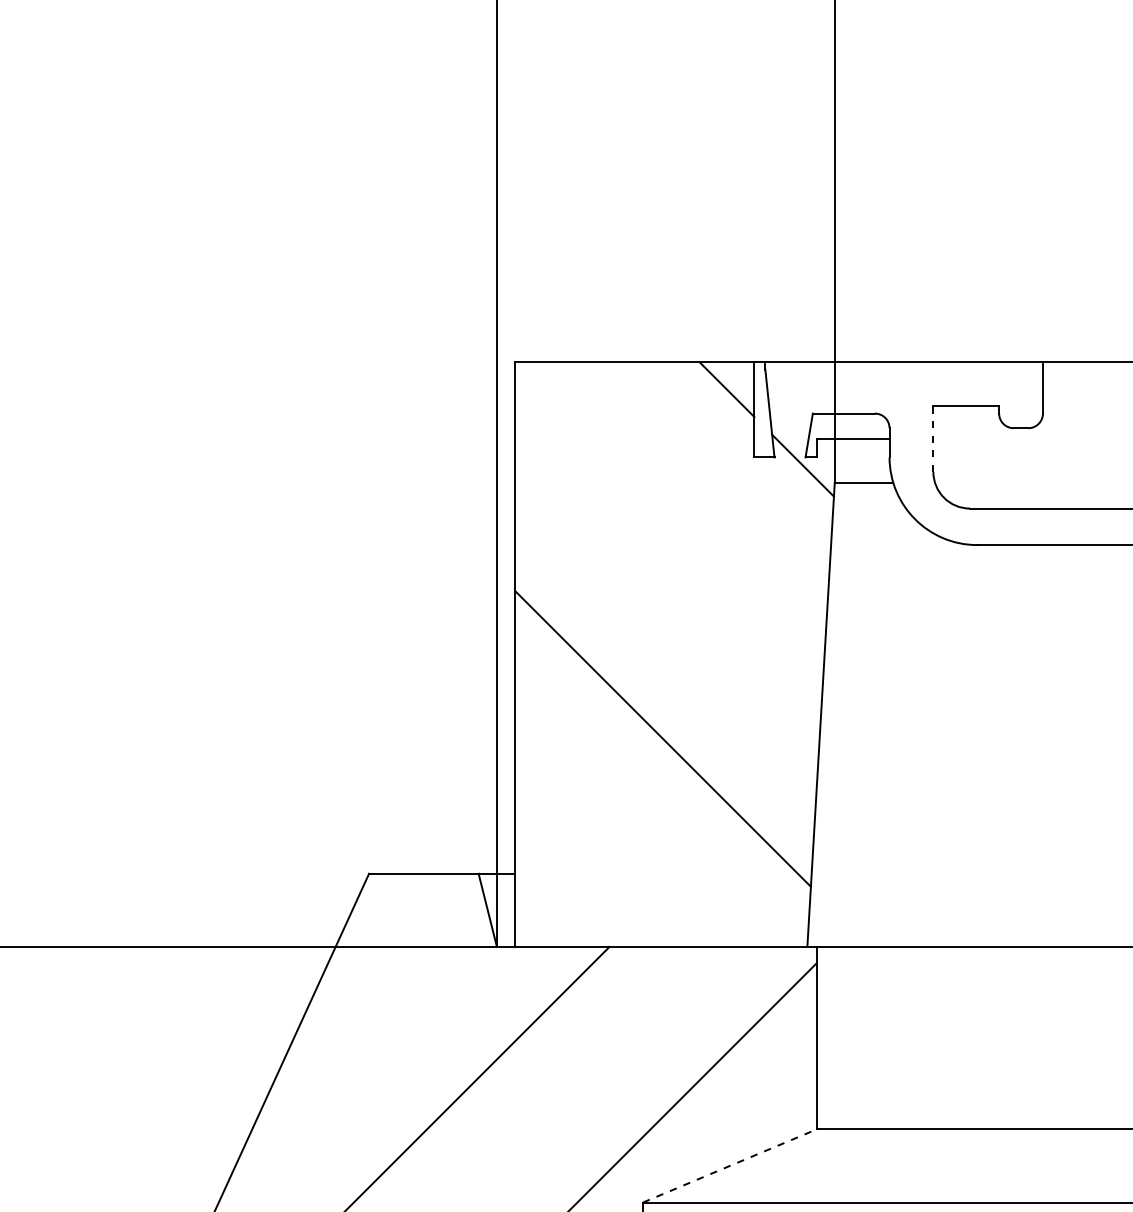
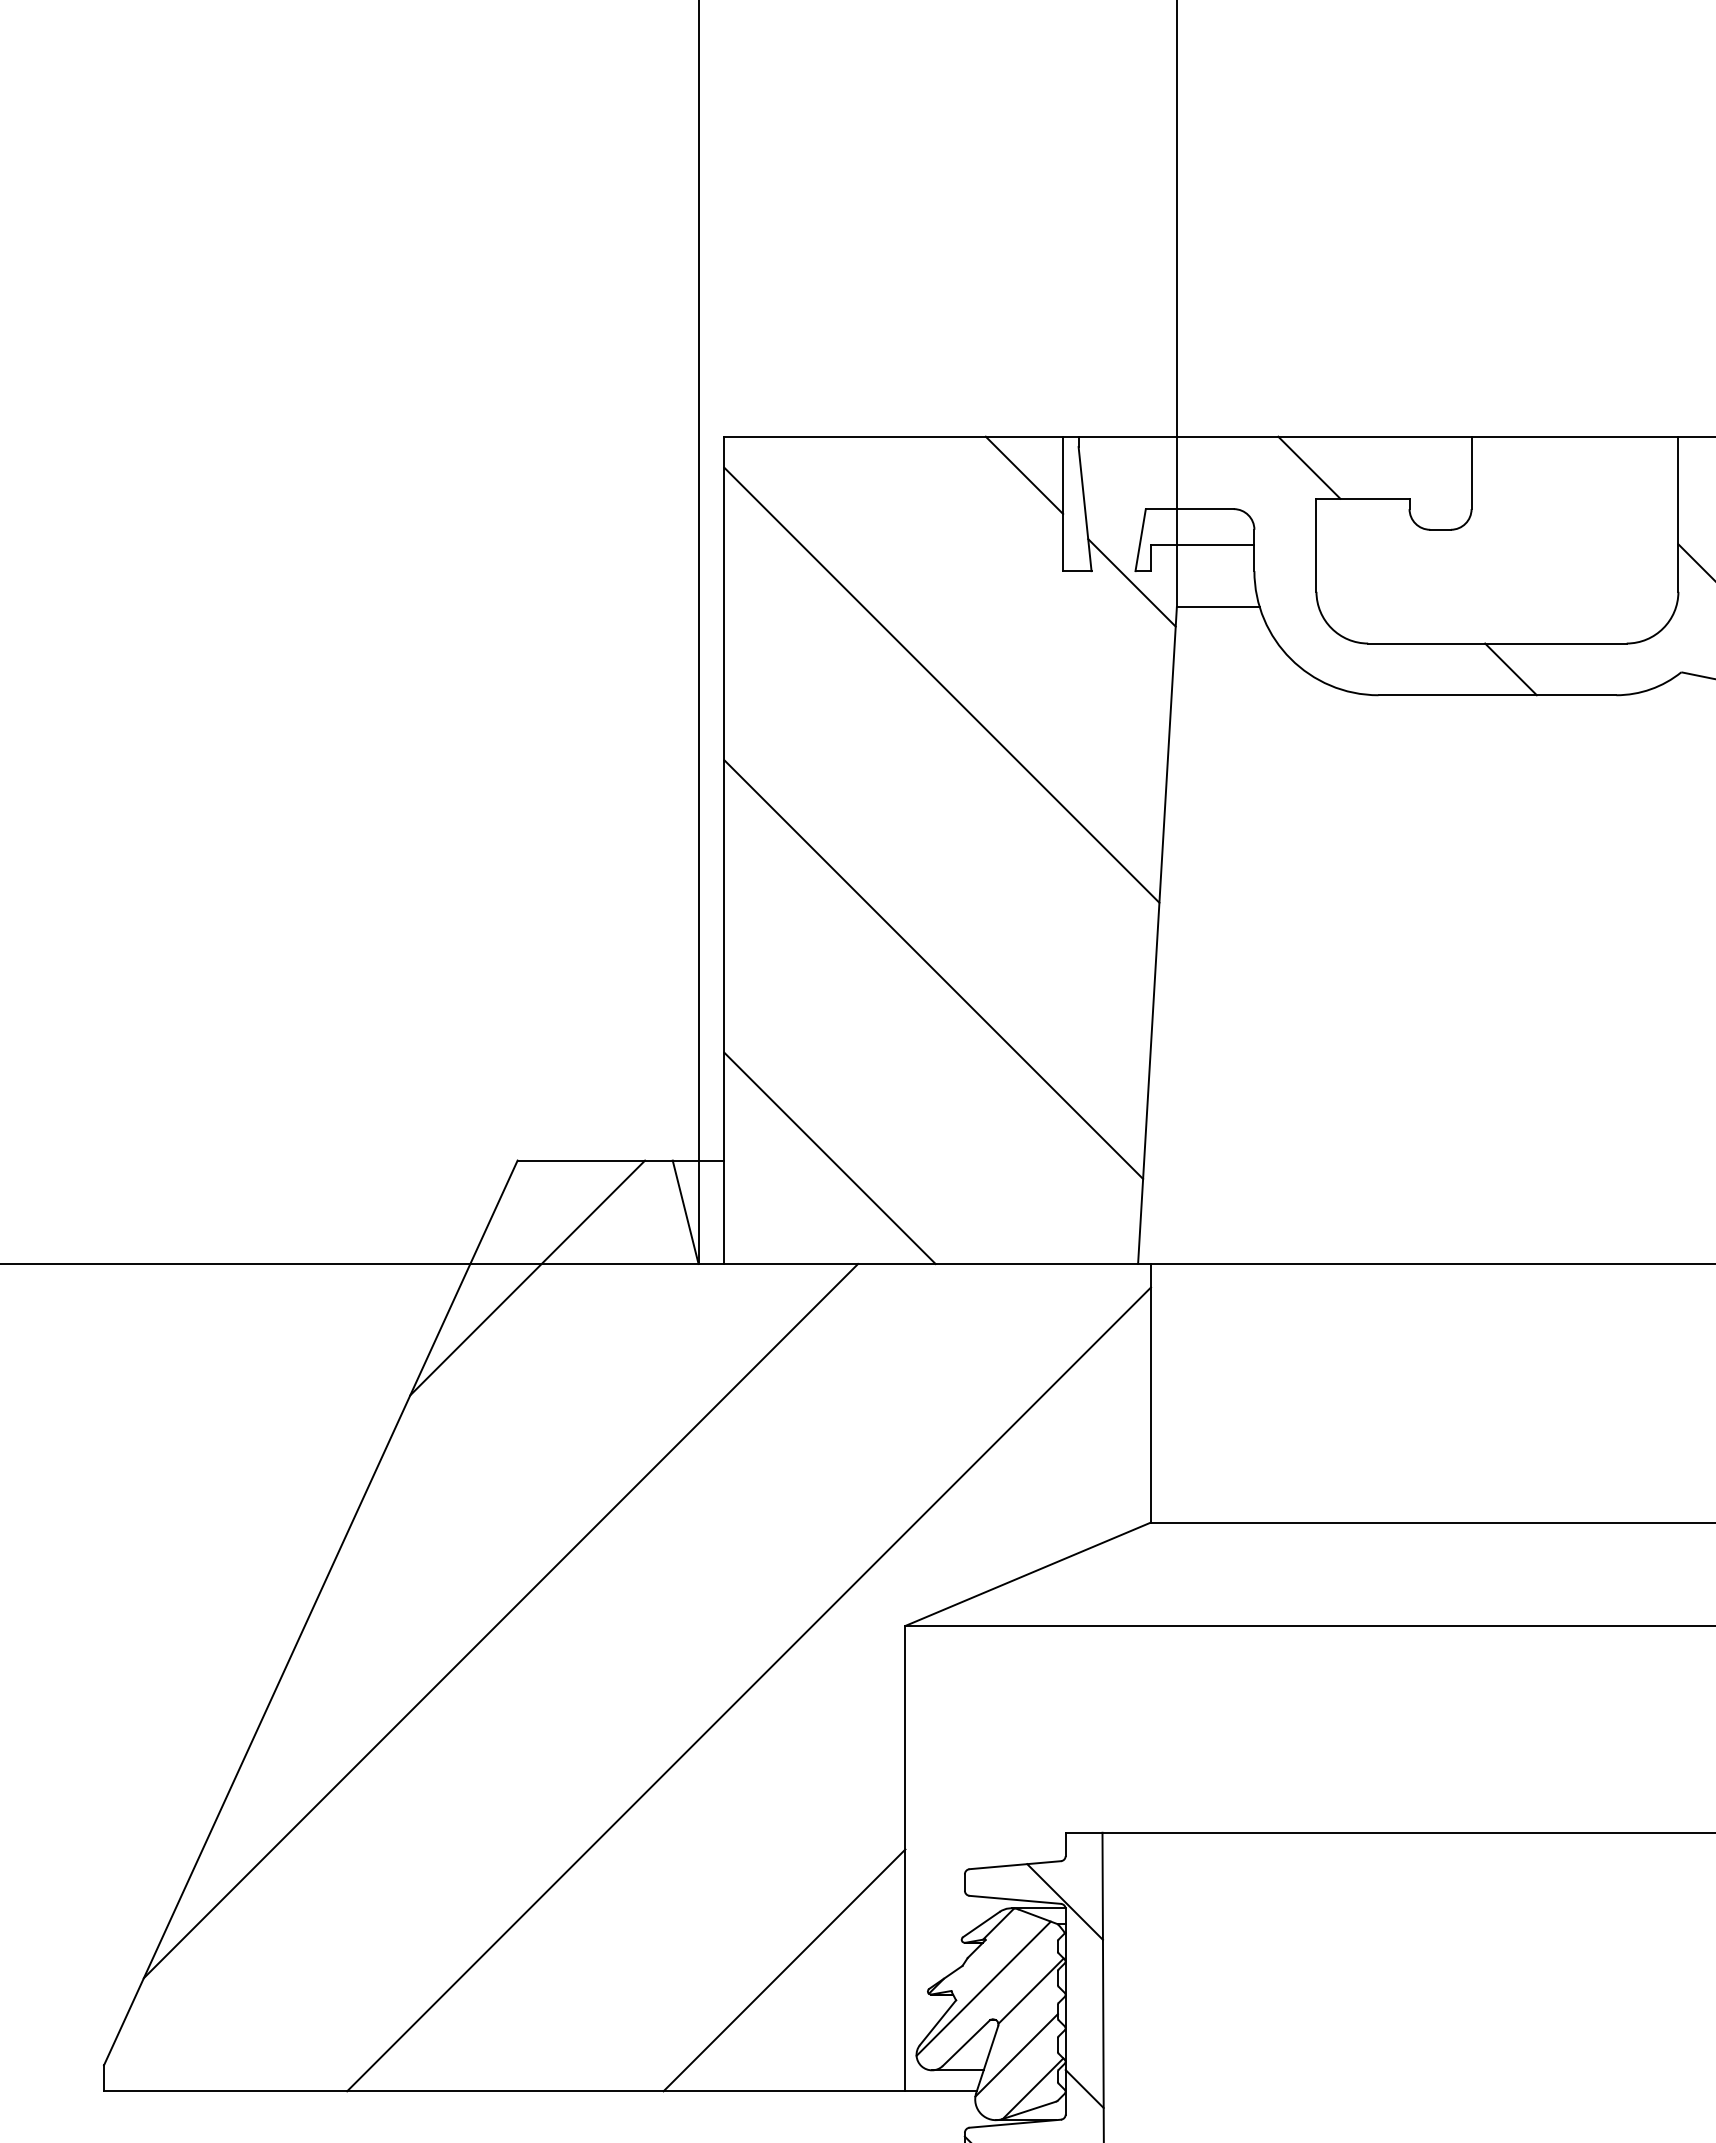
line: (928, 384) -> (1309, 467), added
line: (933, 439) -> (1316, 545), dashed -> solid
line: (1070, 526) -> (1510, 669), added
line: (668, 537) -> (941, 684), added
line: (589, 872) -> (829, 1158), added
line: (376, 956) -> (527, 1277), added
line: (729, 1166) -> (1028, 1574), dashed -> solid

